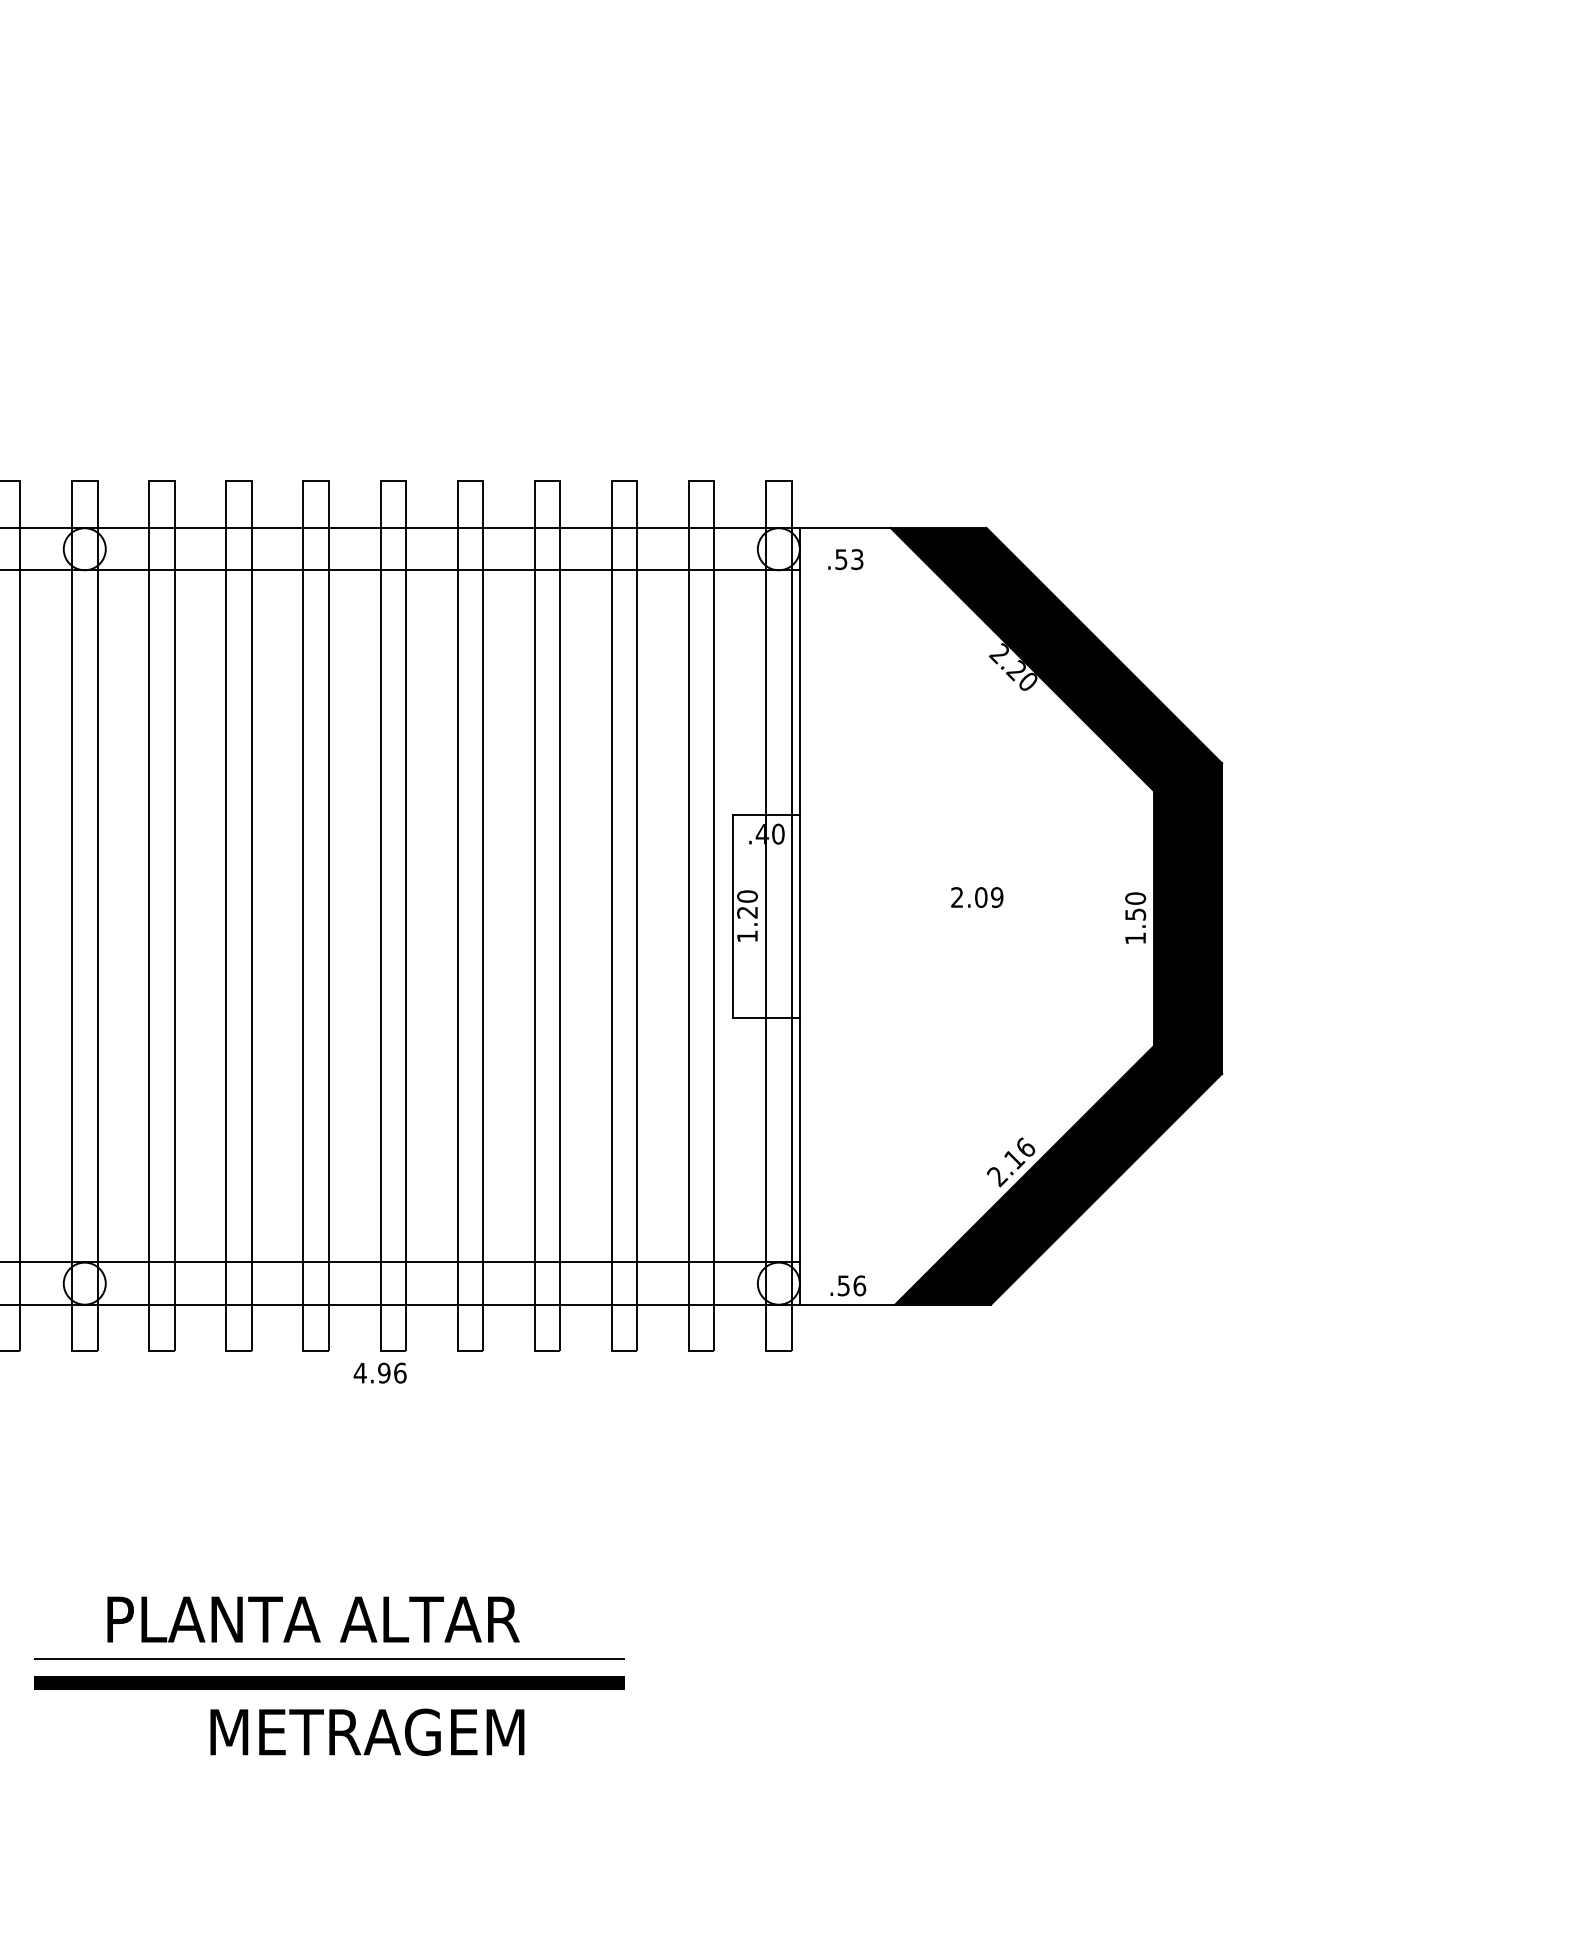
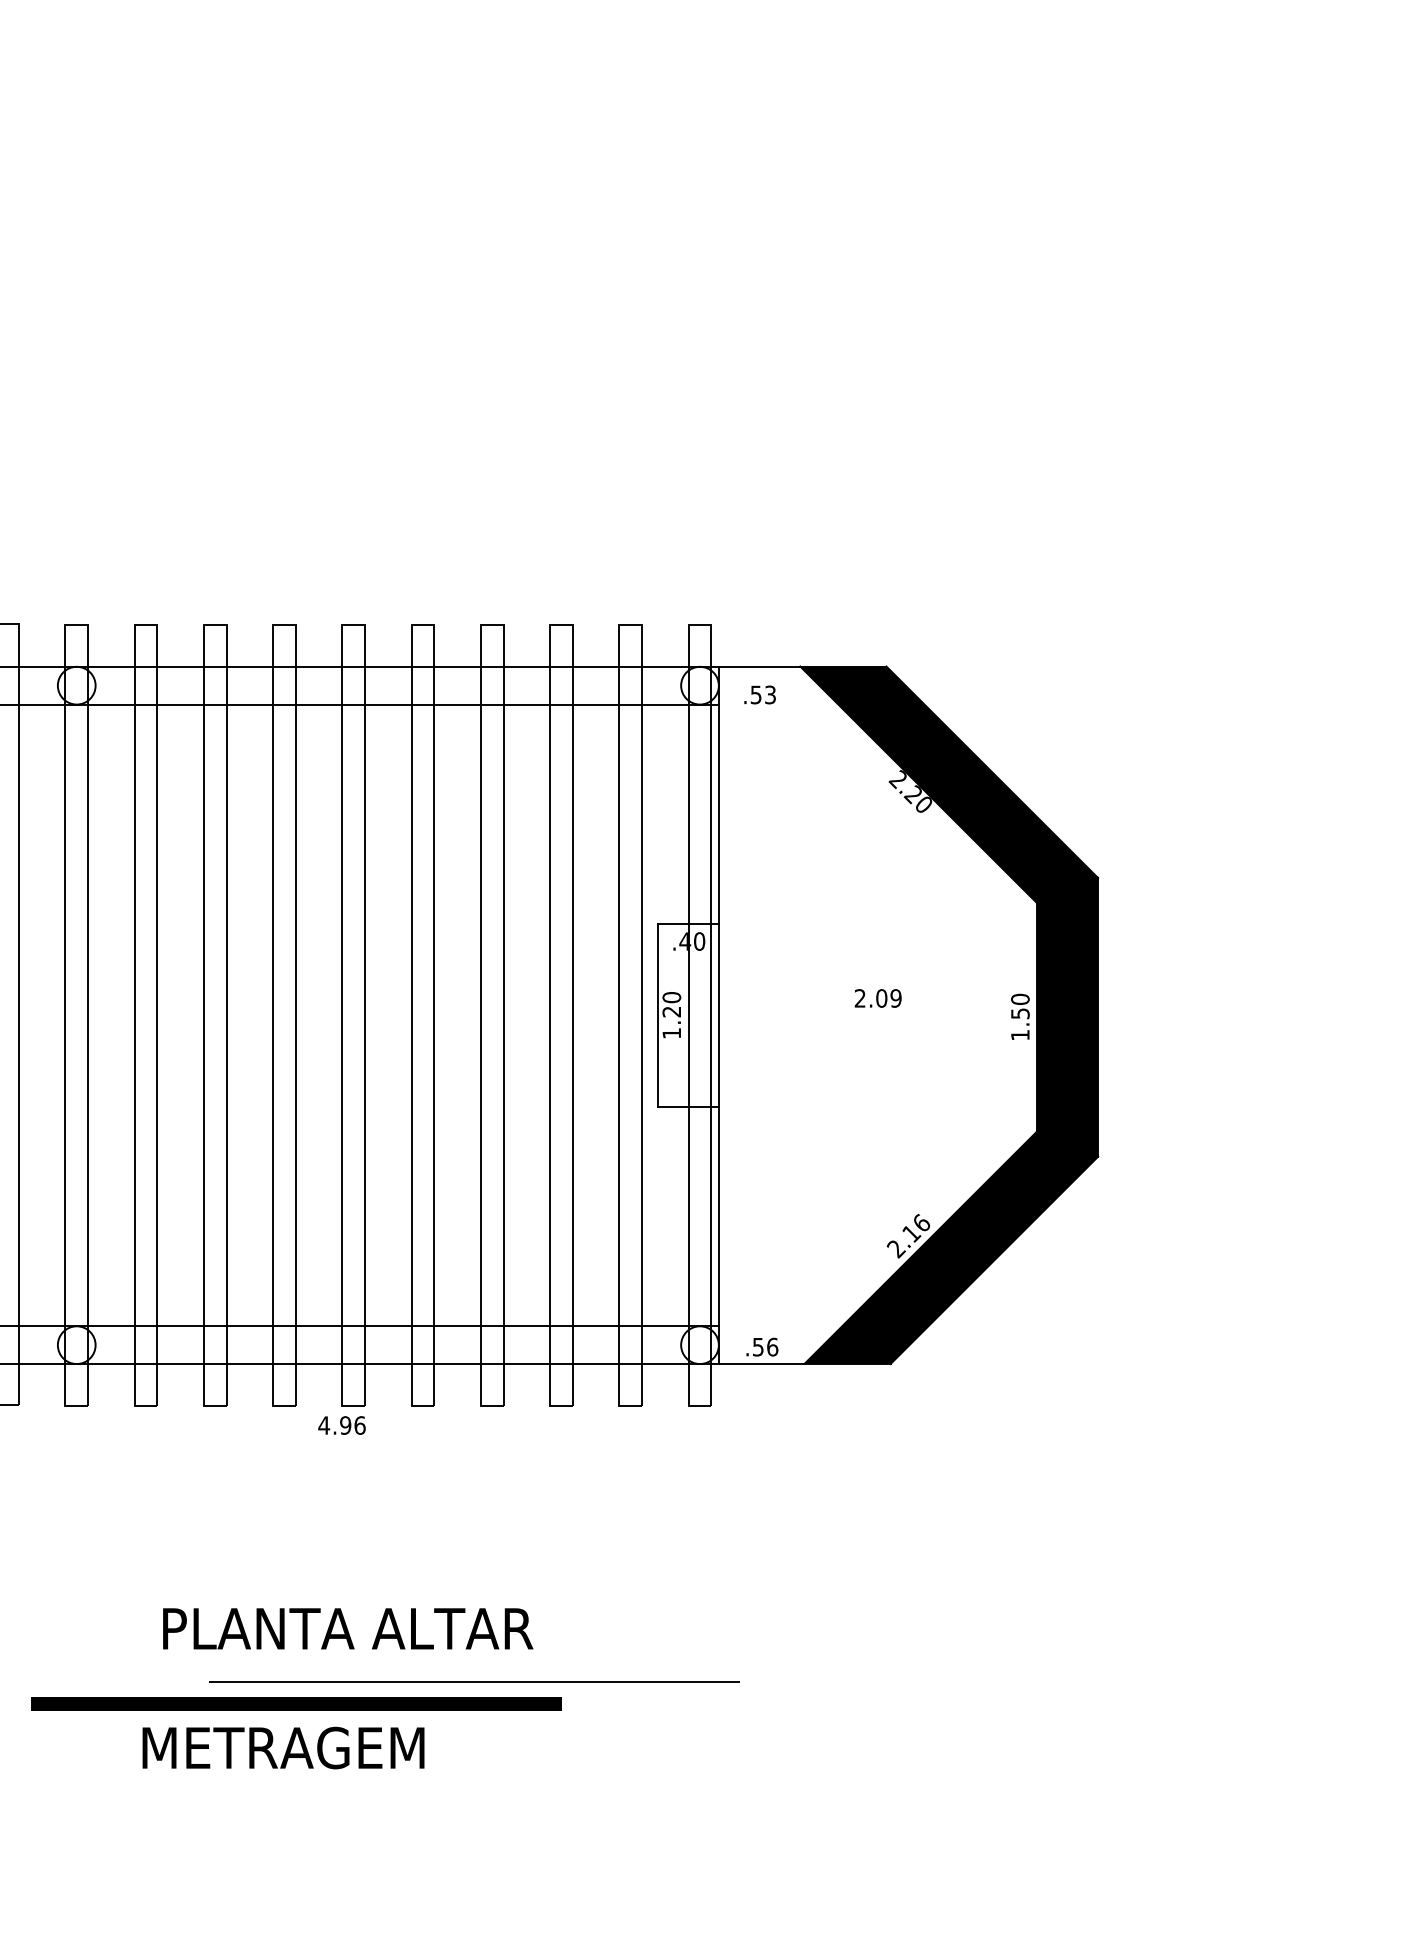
text: (313, 1619) -> (348, 1628), moved
line: (329, 1658) -> (474, 1681), moved
text: (367, 1731) -> (283, 1747), moved

